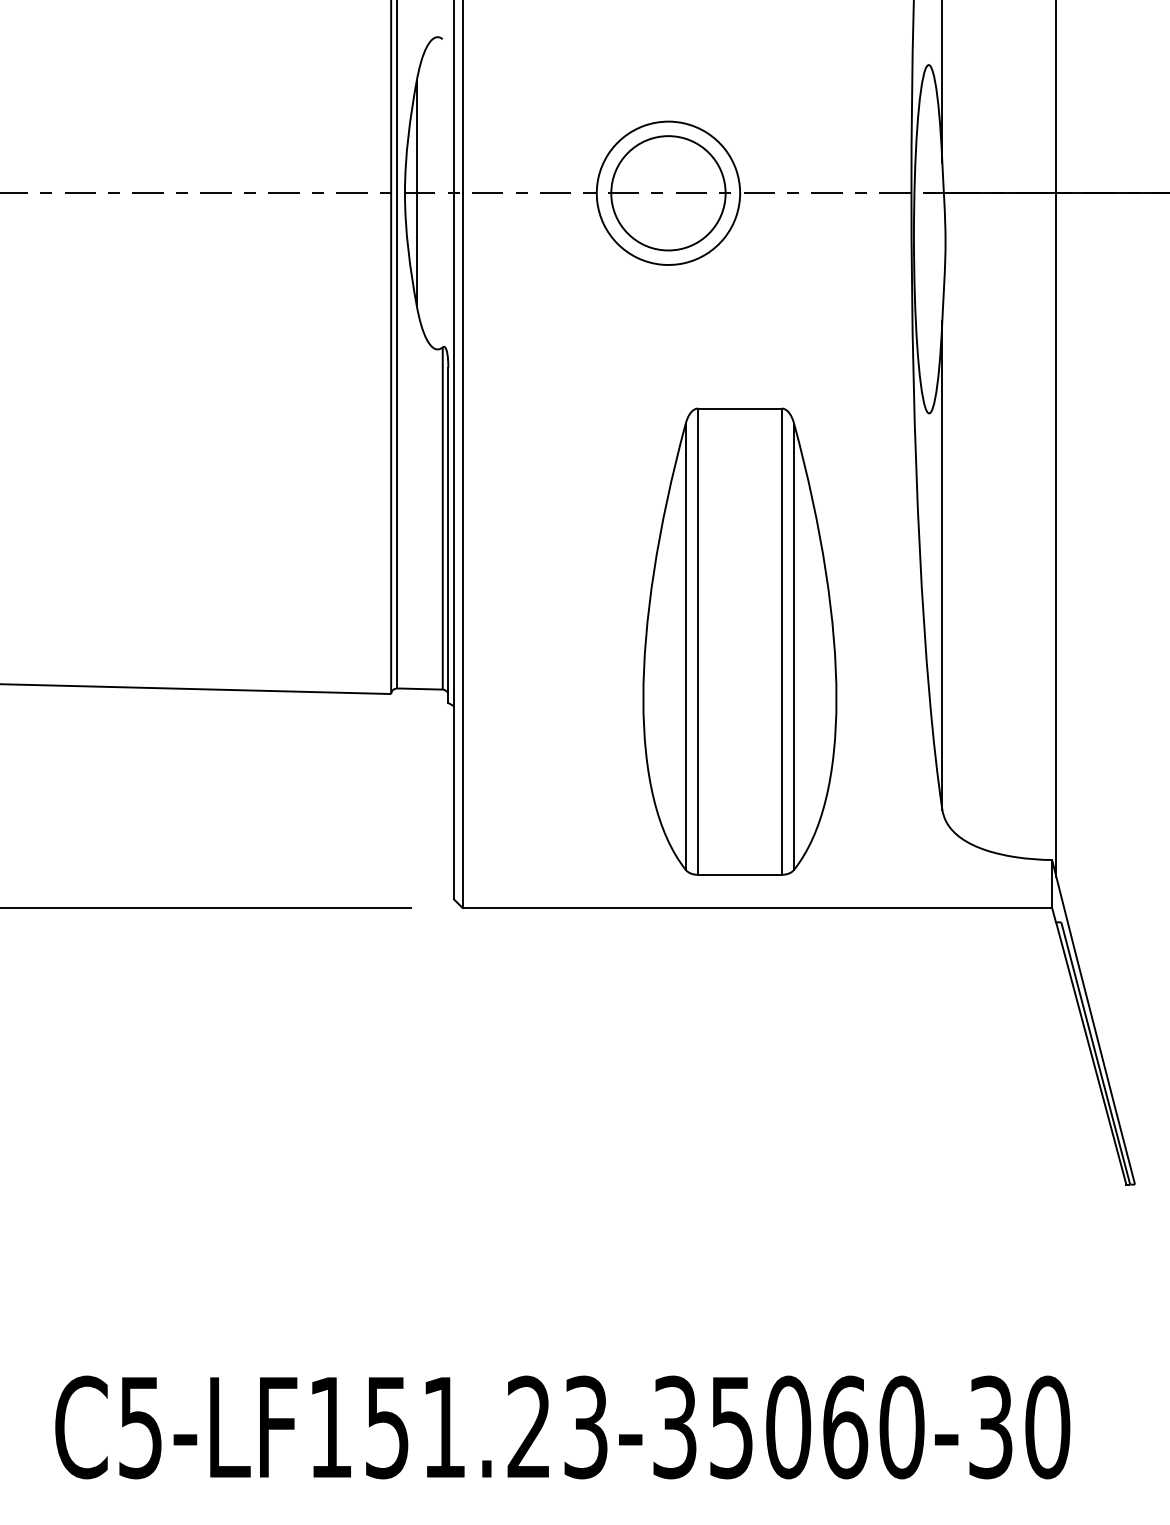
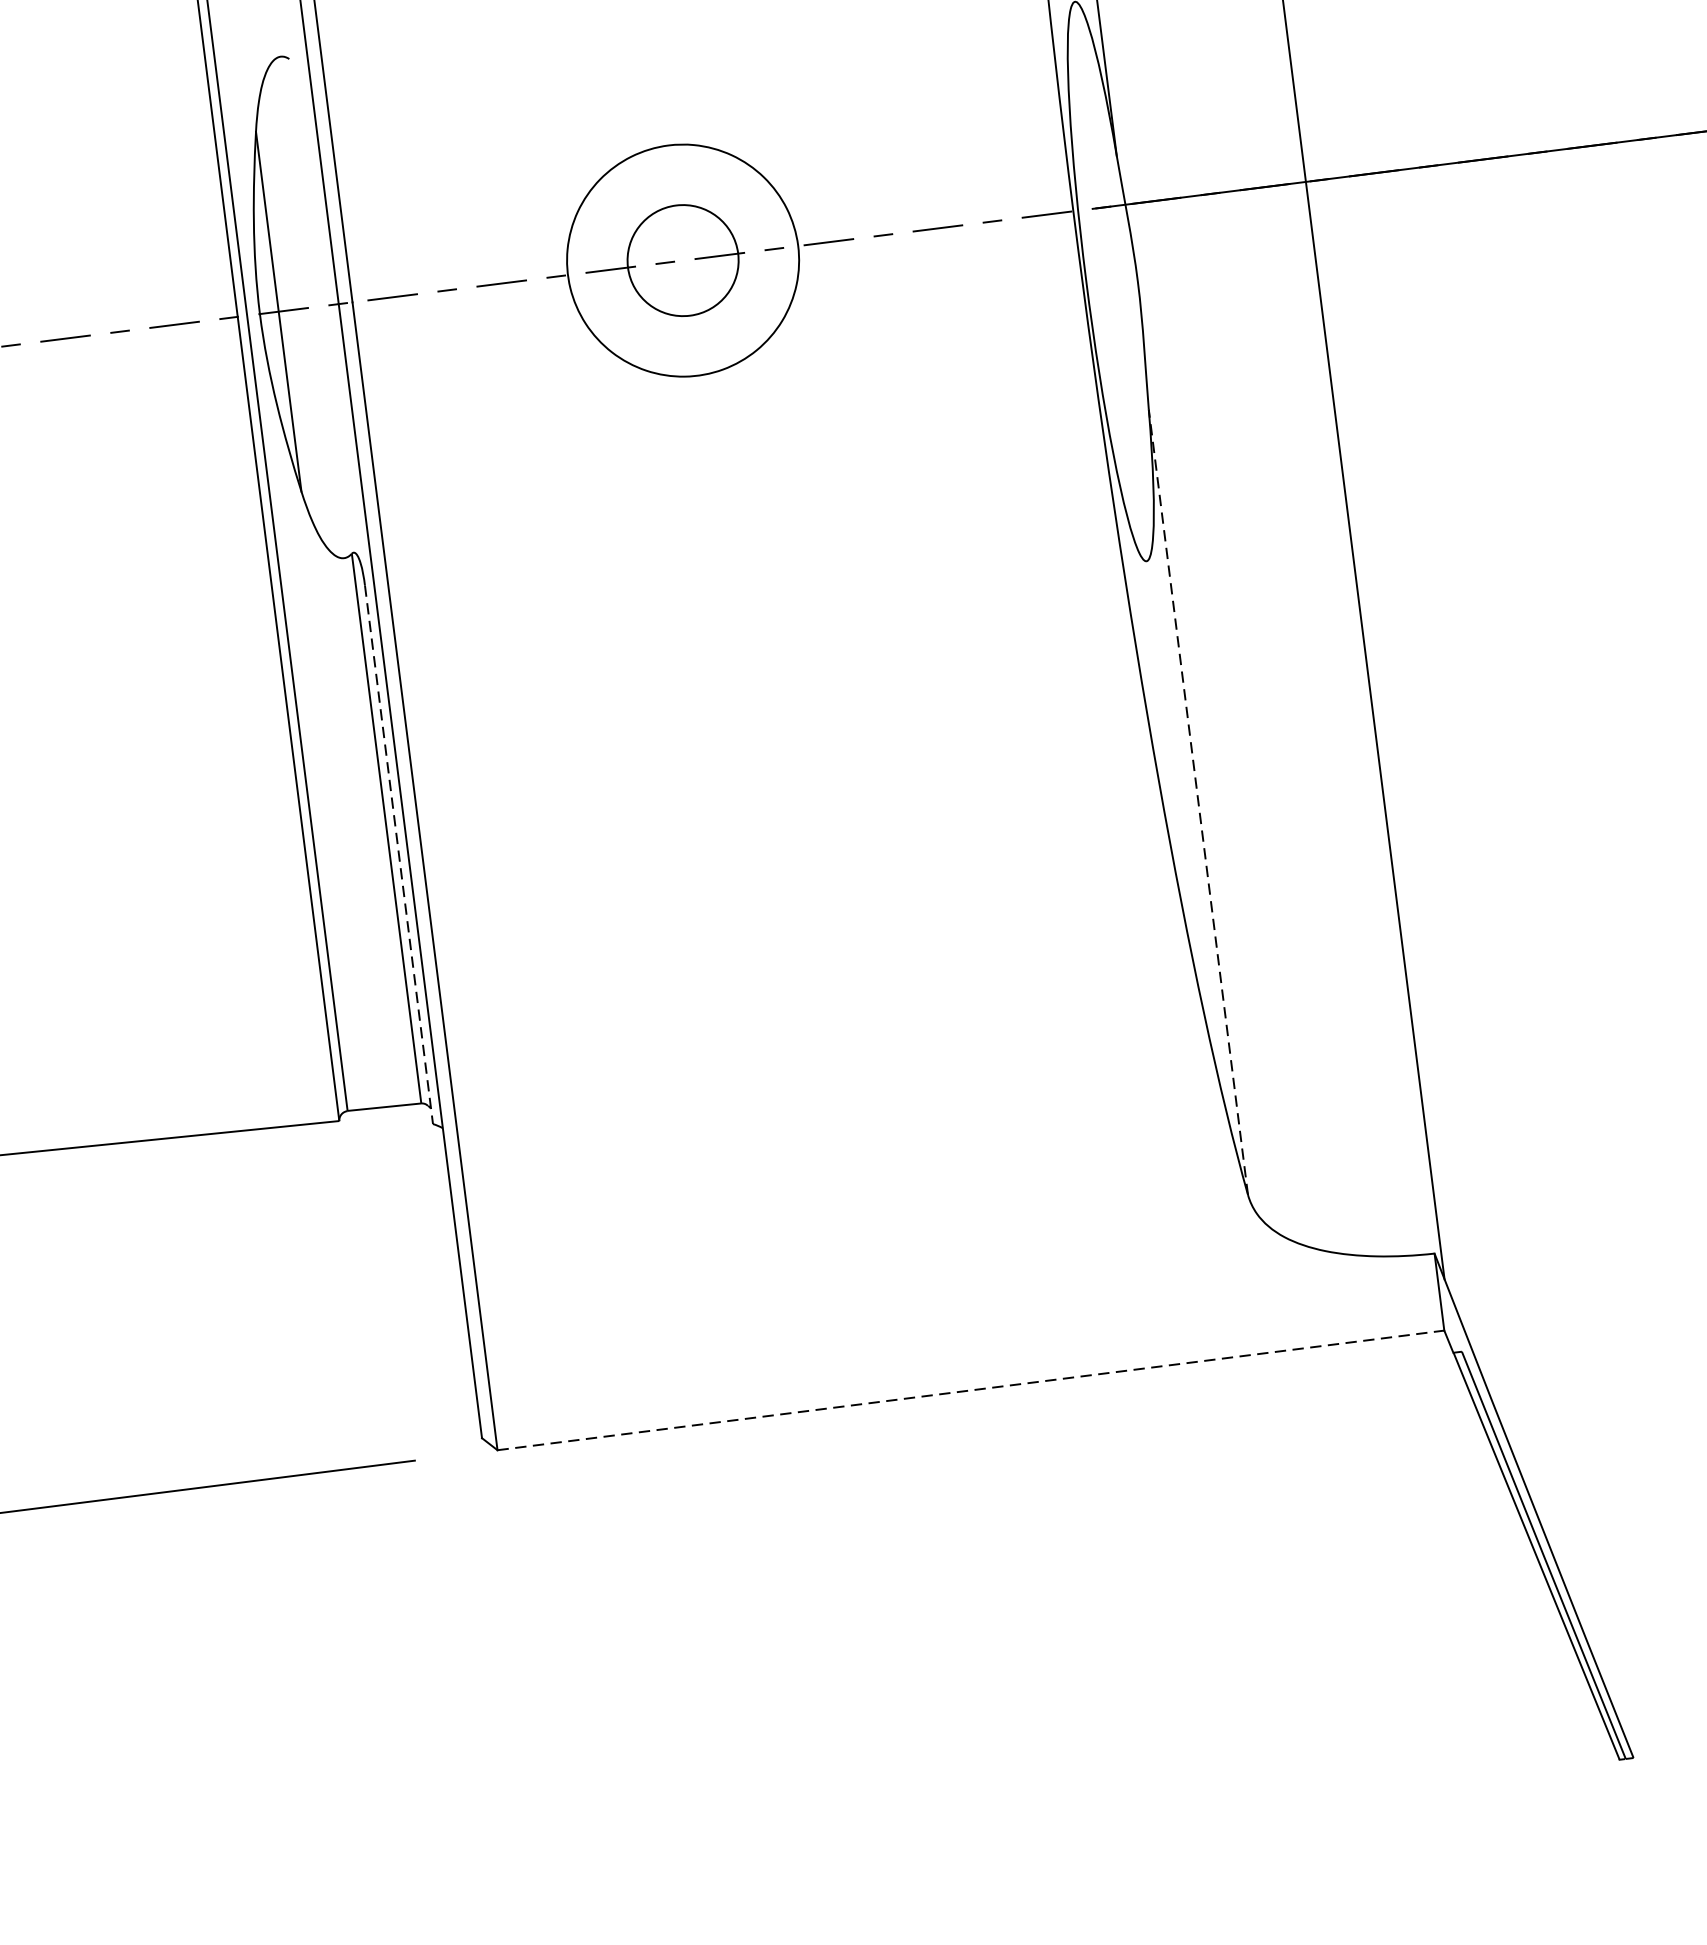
circle: (668, 193) -> (683, 260), size x0.6
line: (448, 535) -> (399, 854), solid -> dashed
line: (942, 565) -> (1198, 802), solid -> dashed
part: (739, 641) -> (888, 966), removed
line: (757, 908) -> (971, 1391), solid -> dashed

